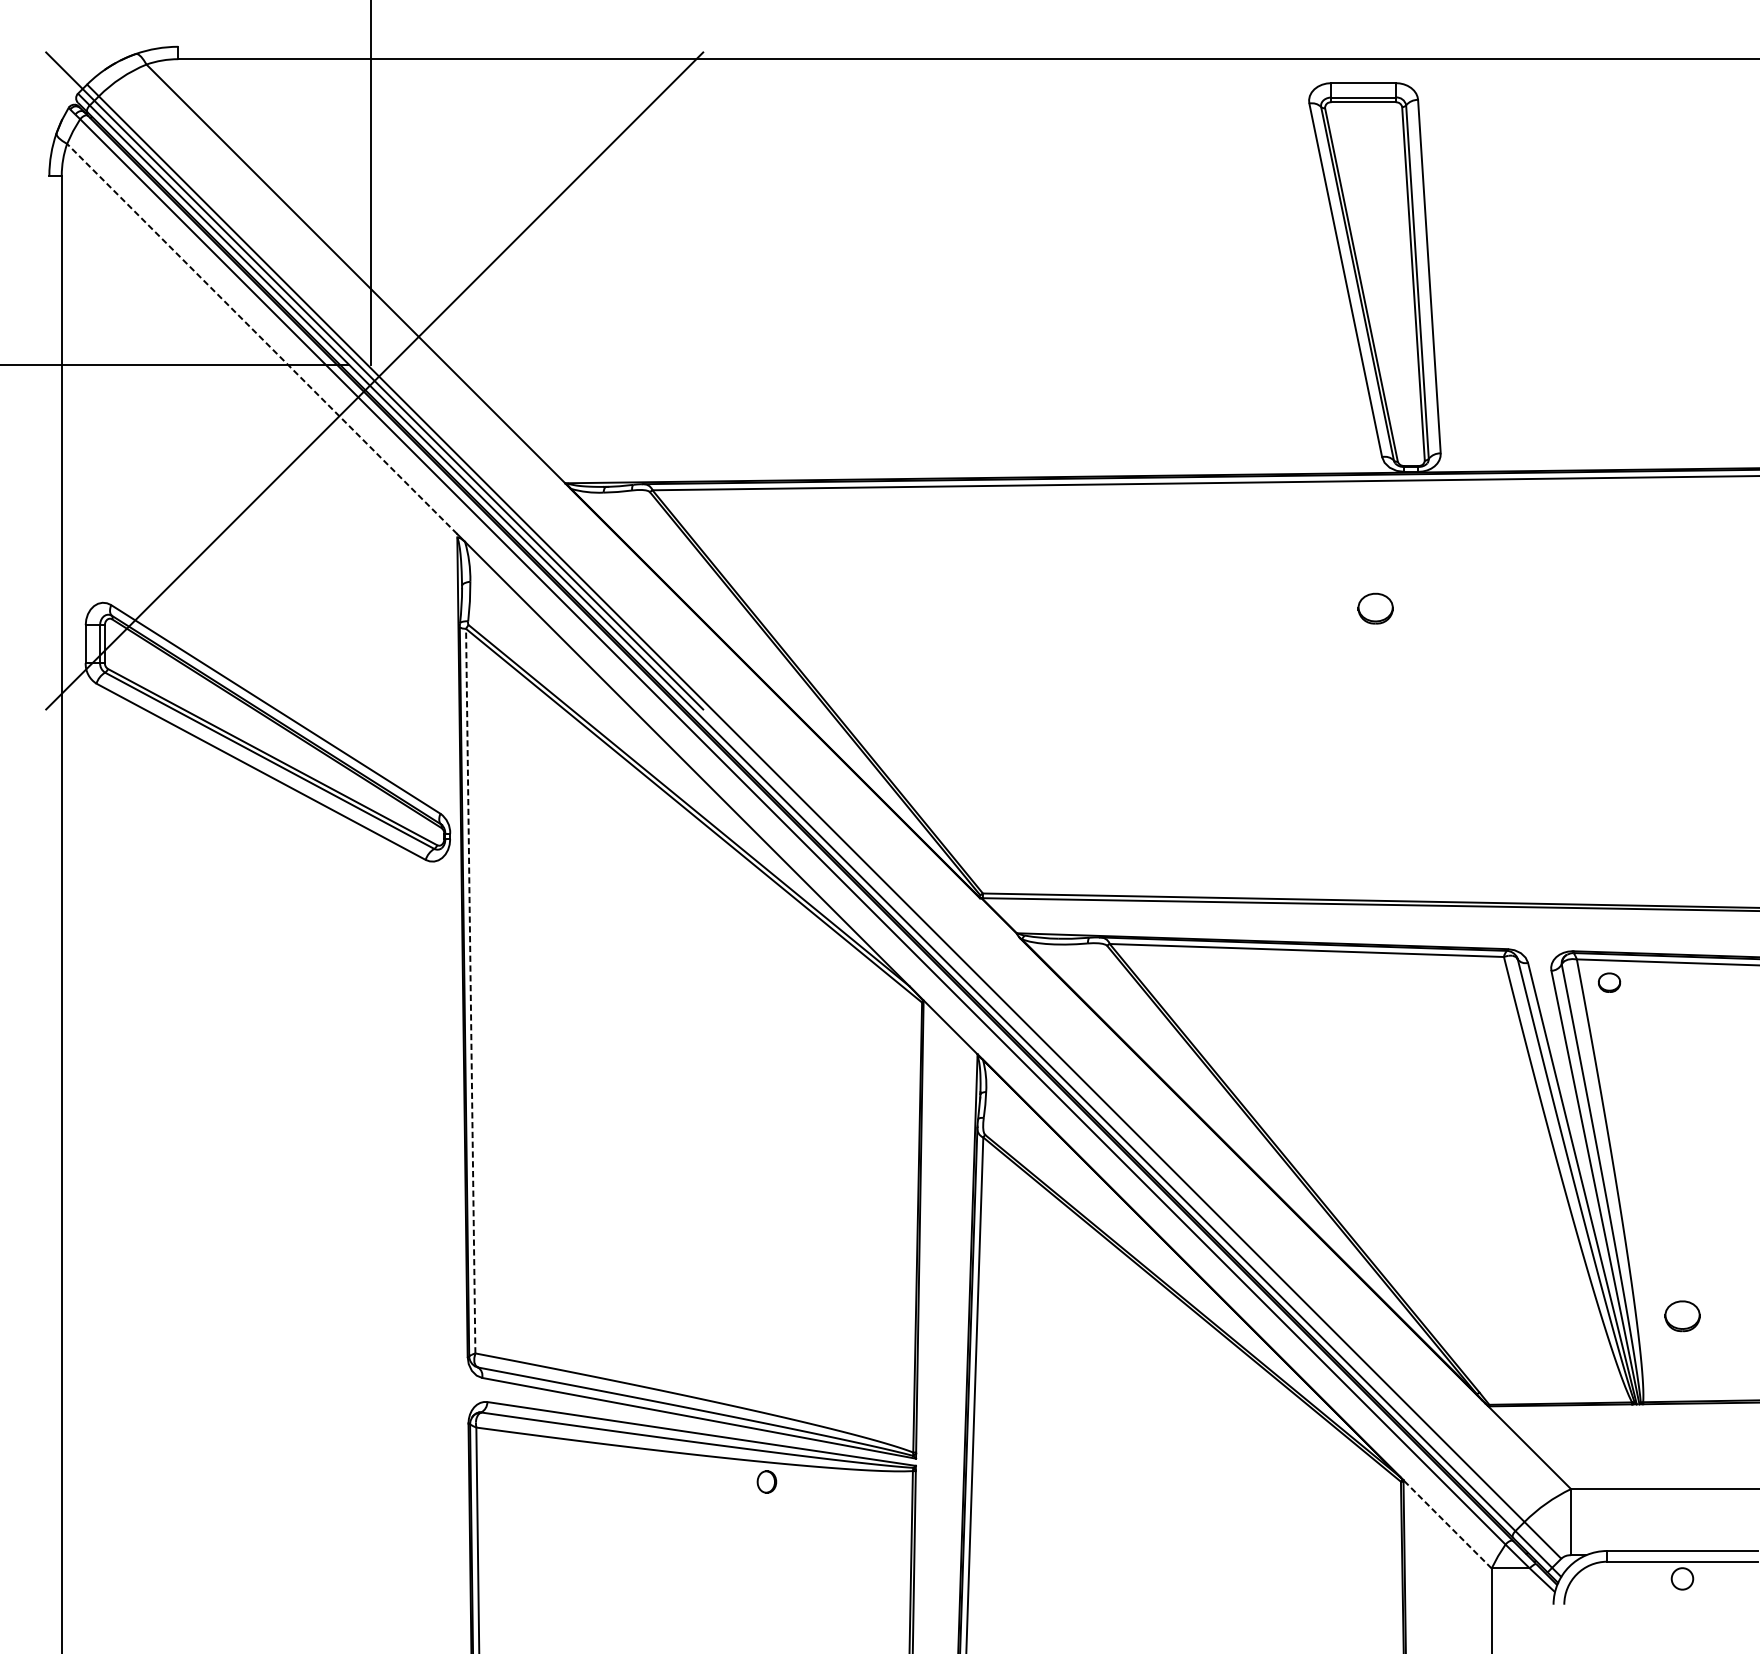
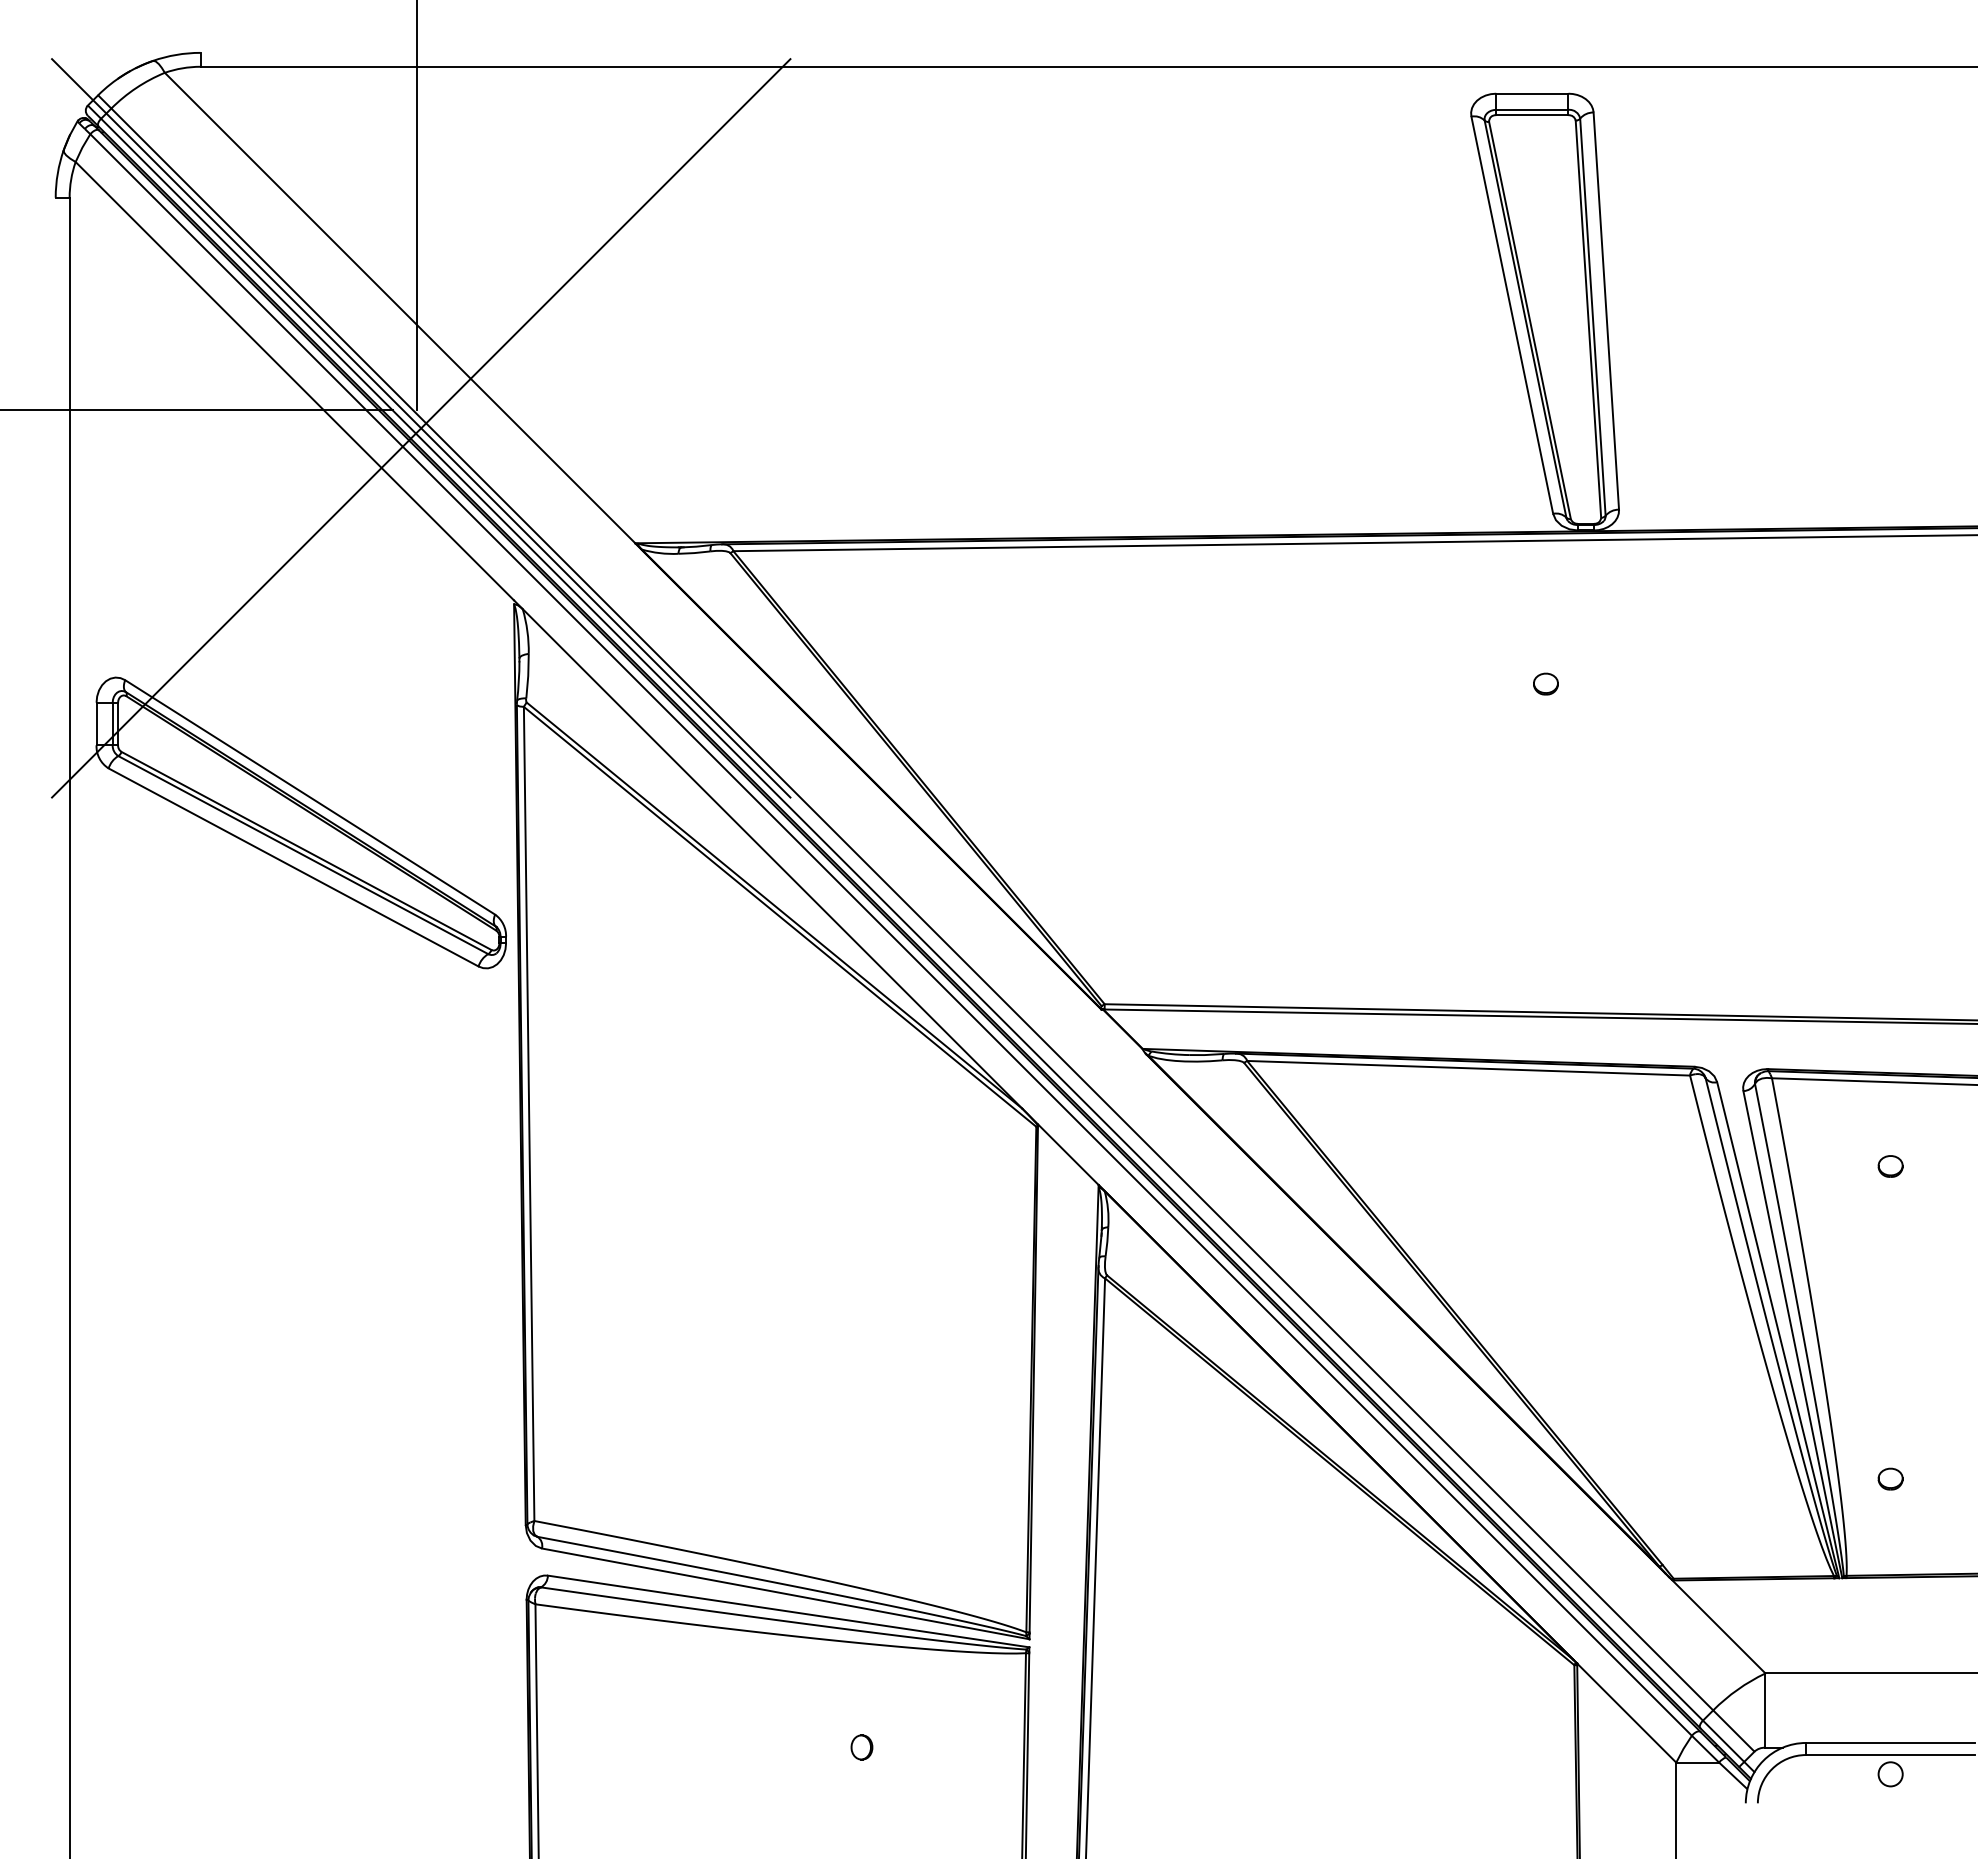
line: (261, 339) -> (294, 381), dashed -> solid
part: (1375, 608) -> (1545, 683), size x0.62
part: (1609, 982) -> (1890, 1166), moved
line: (471, 990) -> (529, 1113), dashed -> solid
part: (1682, 1315) -> (1890, 1478), size x0.62
part: (766, 1482) -> (861, 1747), moved
line: (1447, 1523) -> (1626, 1712), dashed -> solid

